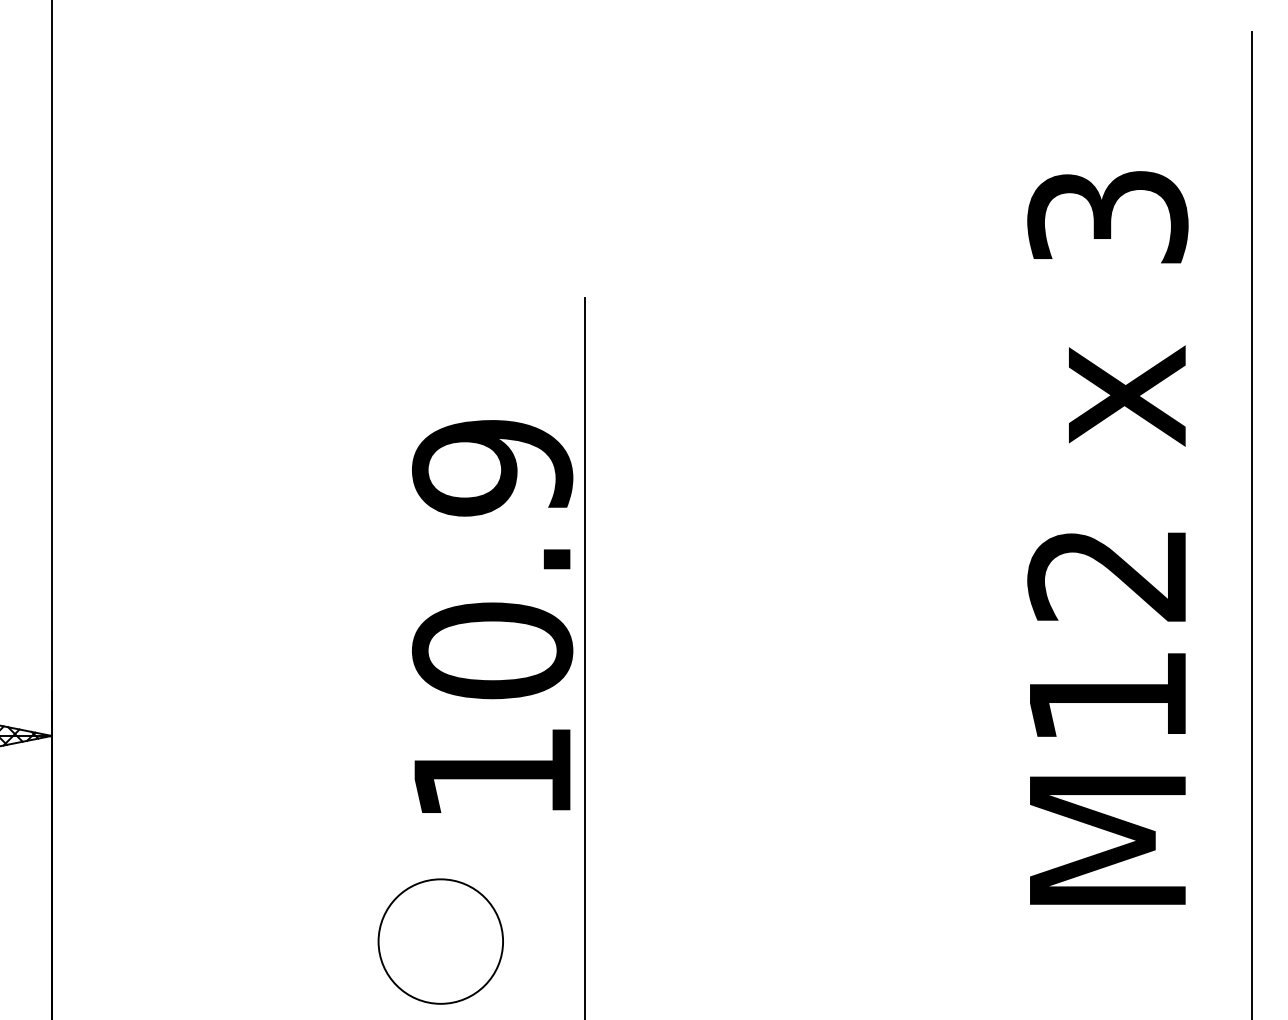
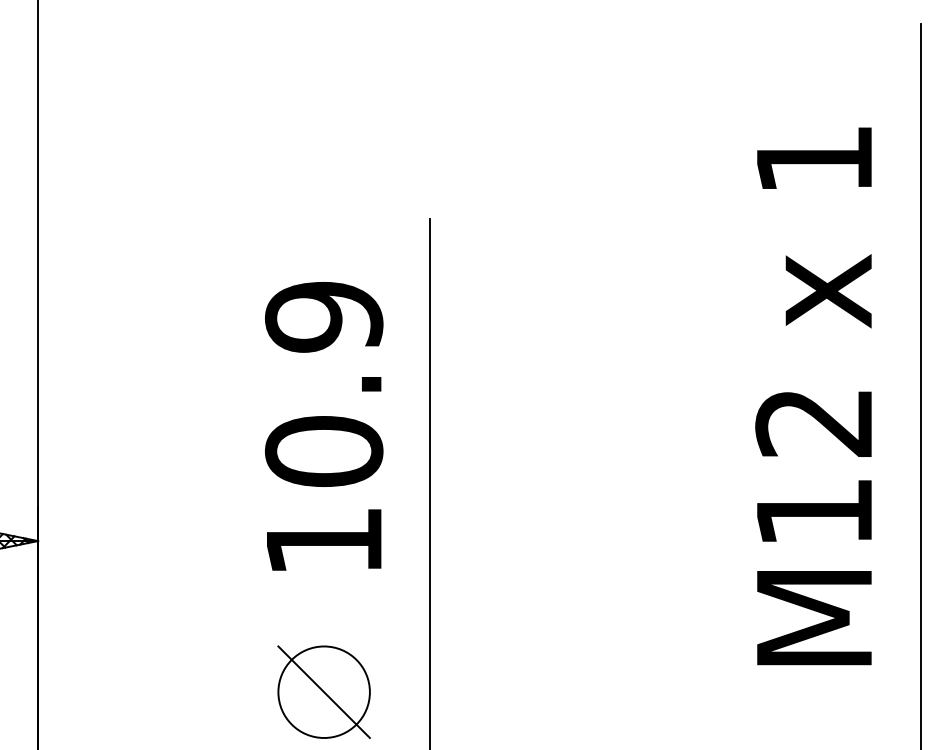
text: (1107, 216) -> (814, 159), 3 -> 1
text: (492, 616) -> (324, 426), moved
line: (439, 940) -> (323, 691), added

